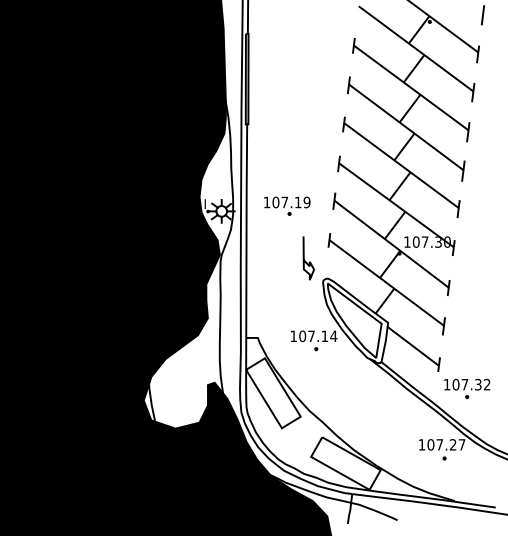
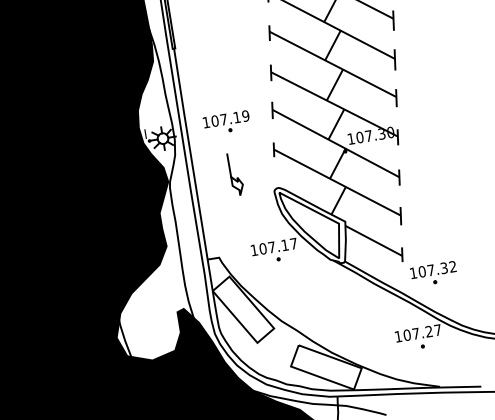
curve: (309, 261) -> (237, 177), moved
text: (333, 335) -> (293, 243), 107.14 -> 107.17

